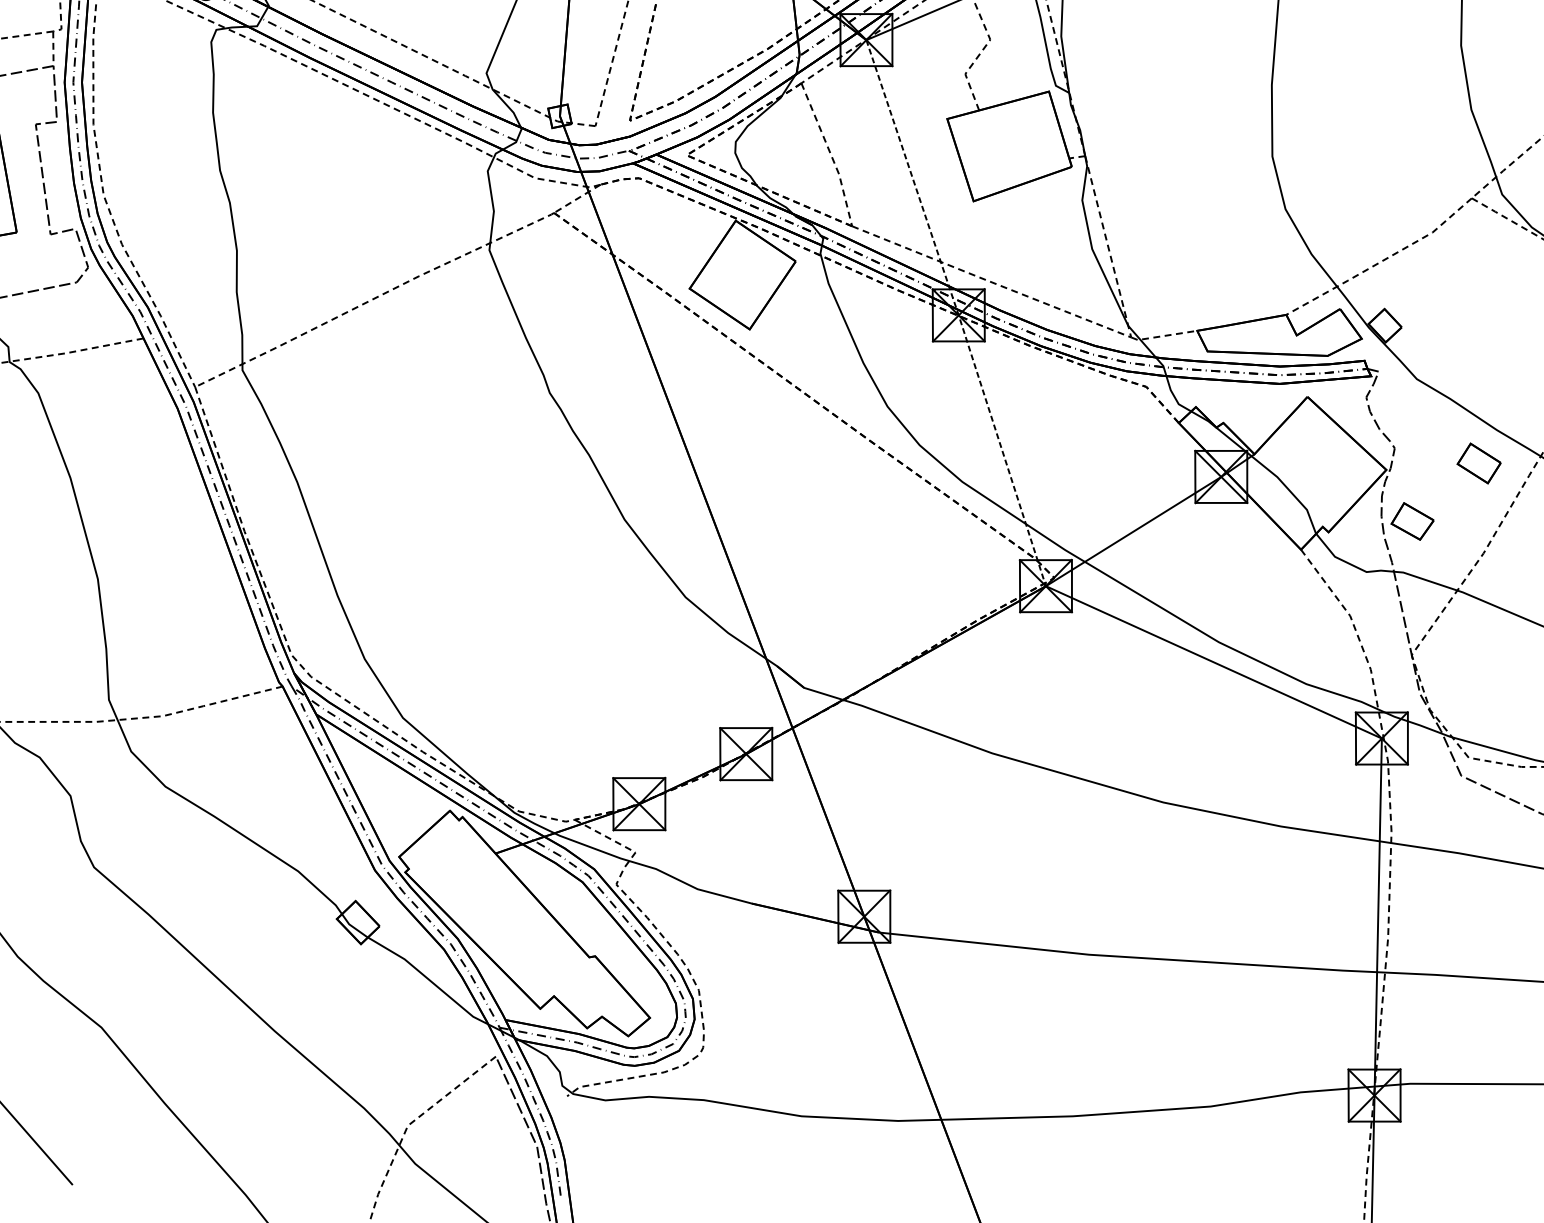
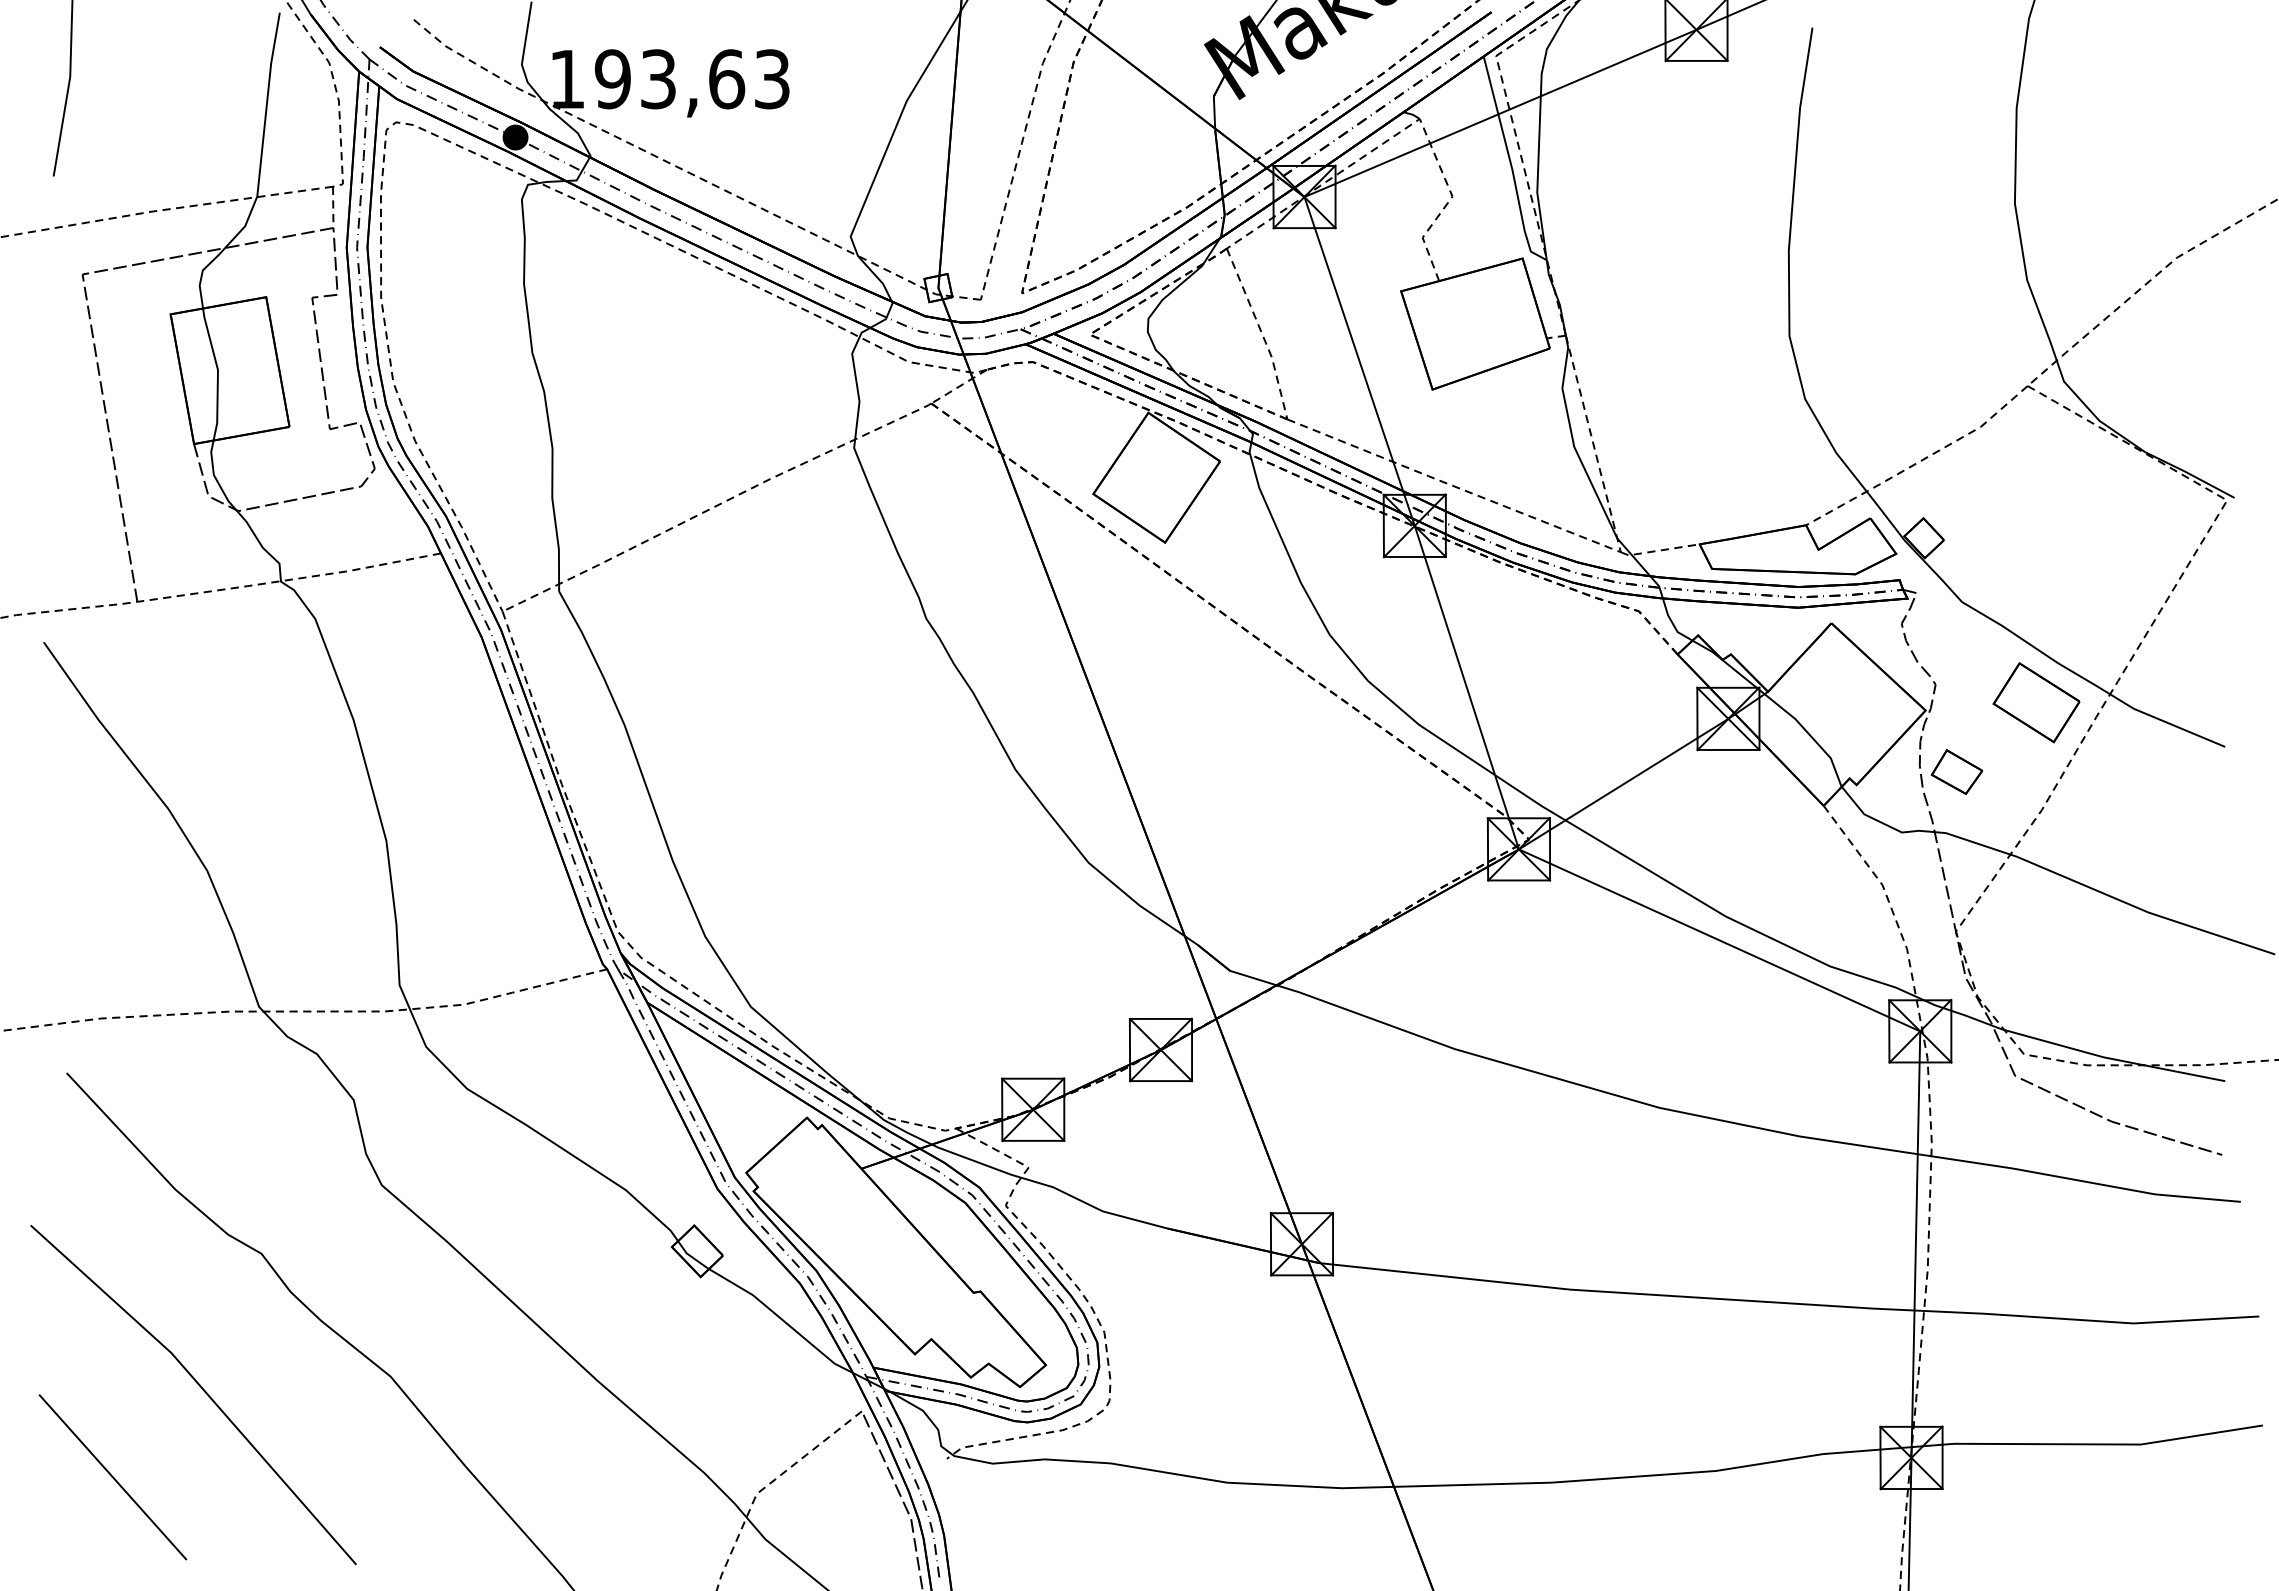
line: (957, 313) -> (1413, 523), dashed -> solid
part: (1479, 463) -> (2036, 702), size x1.67

